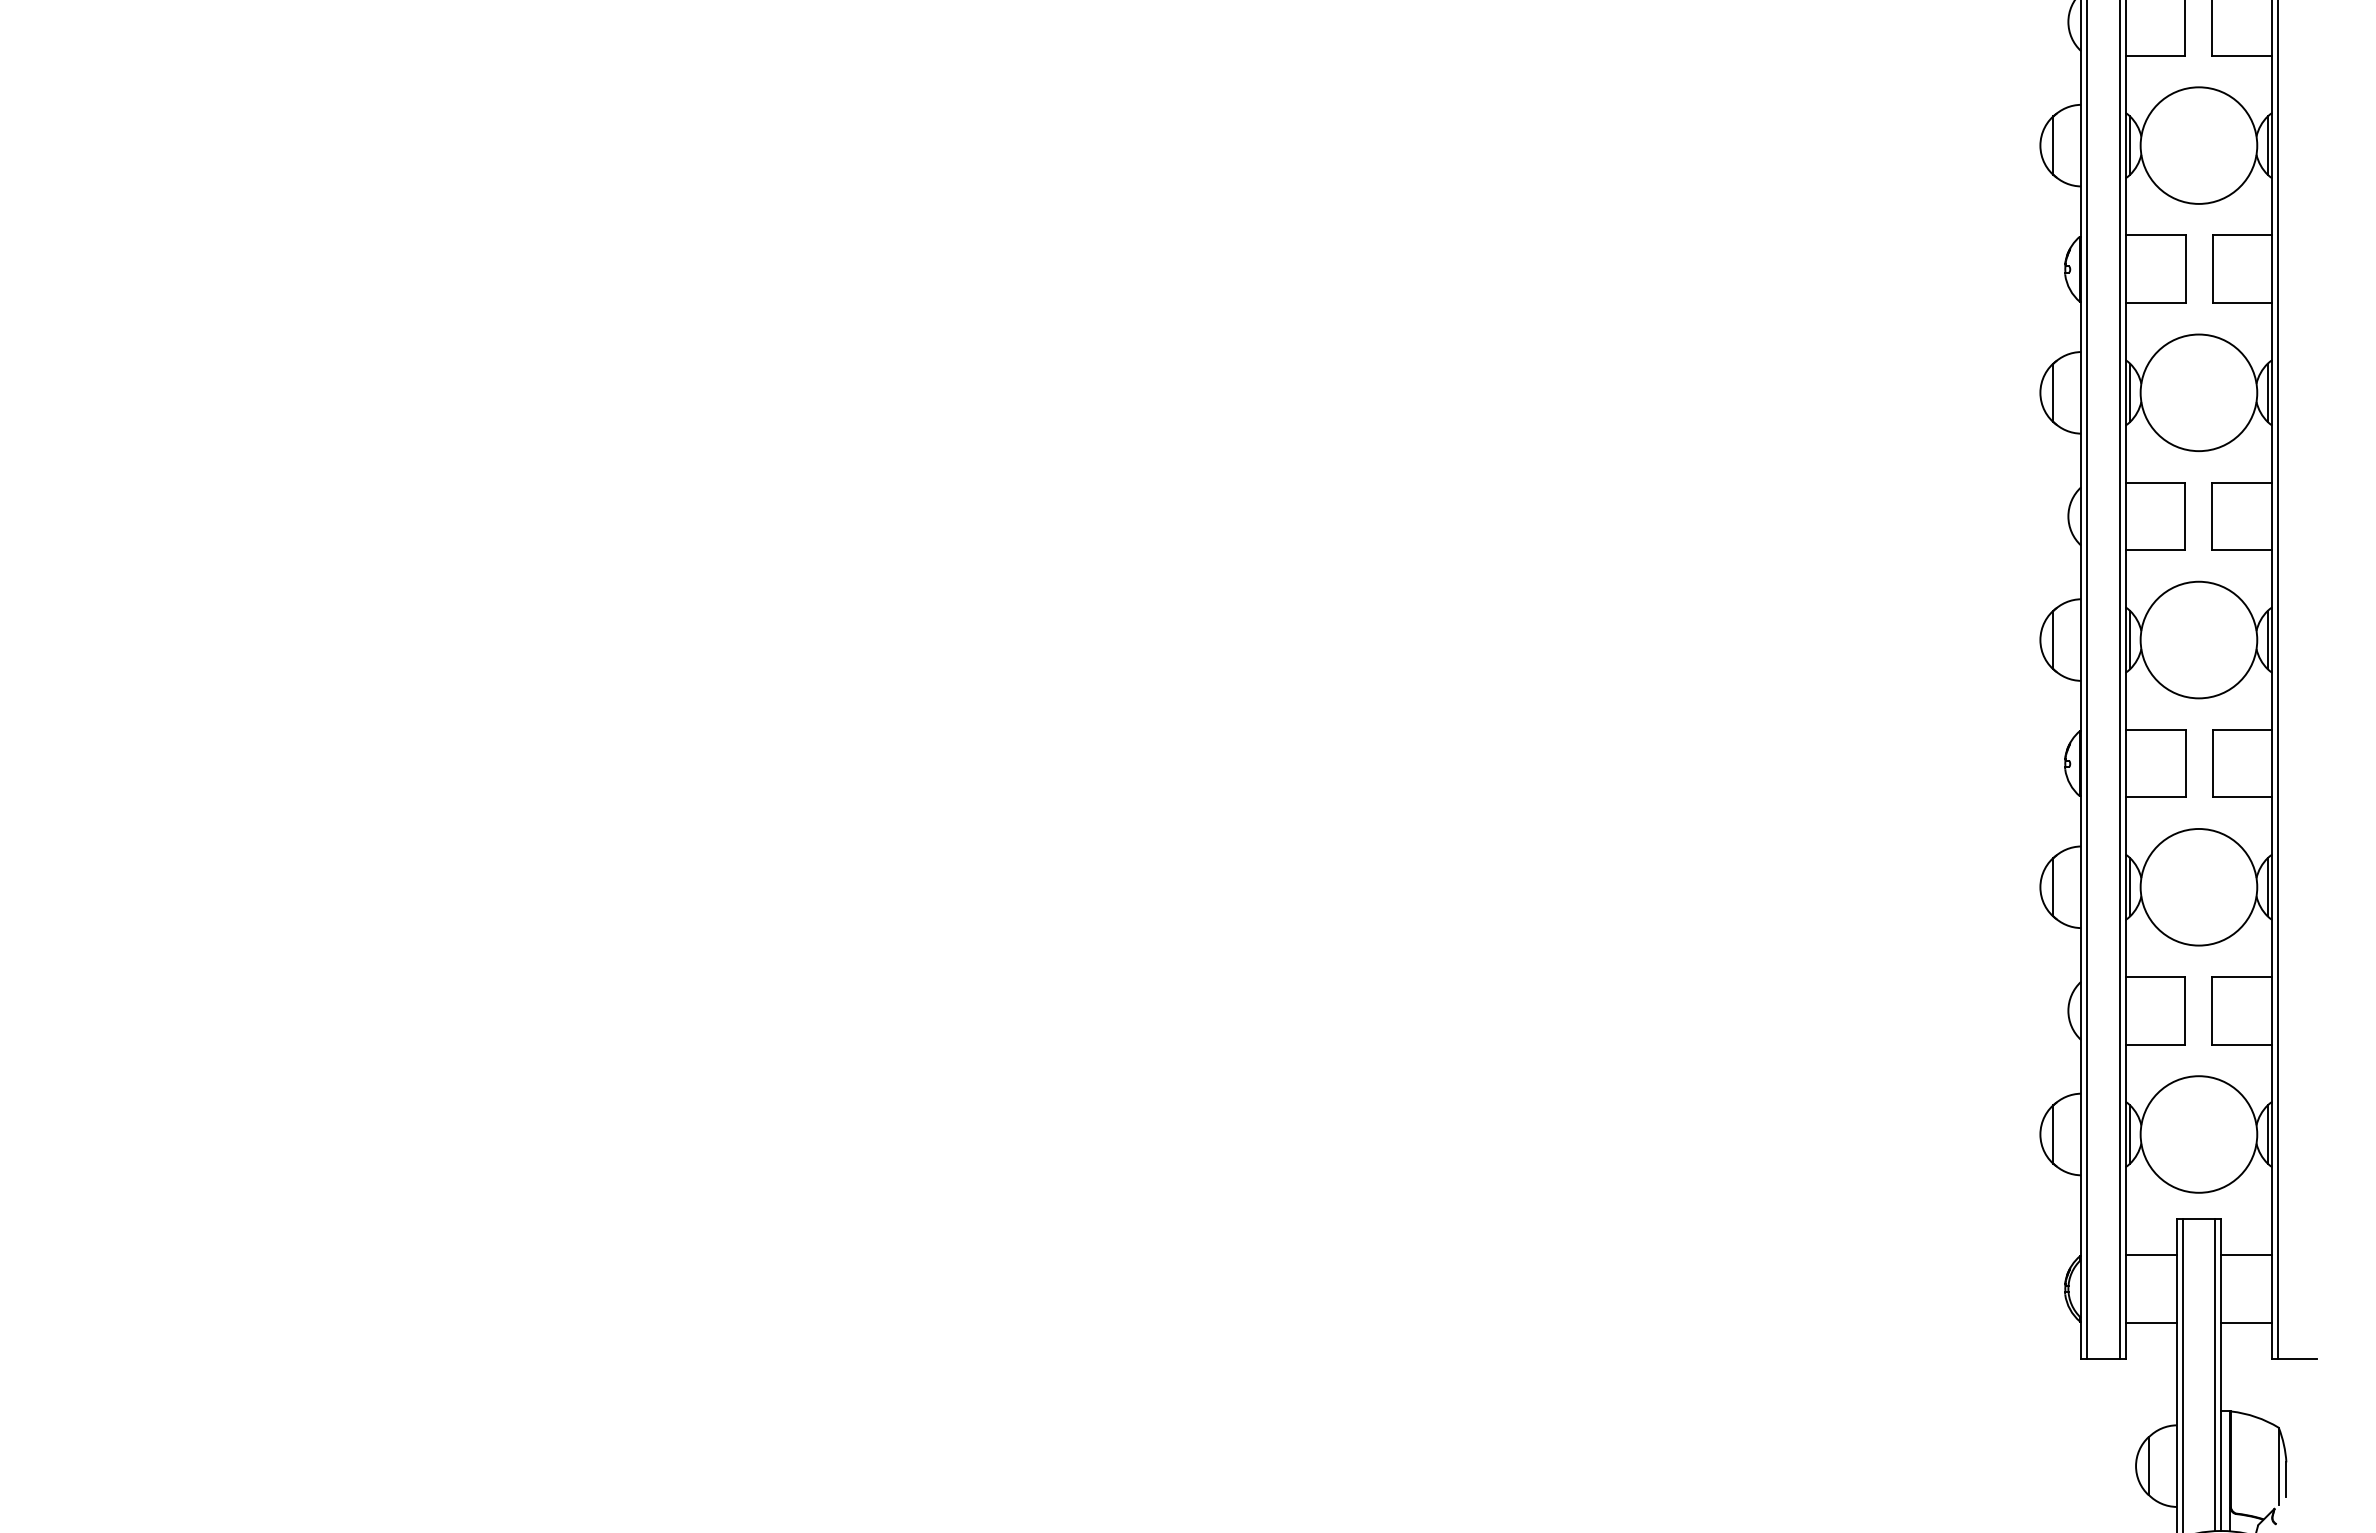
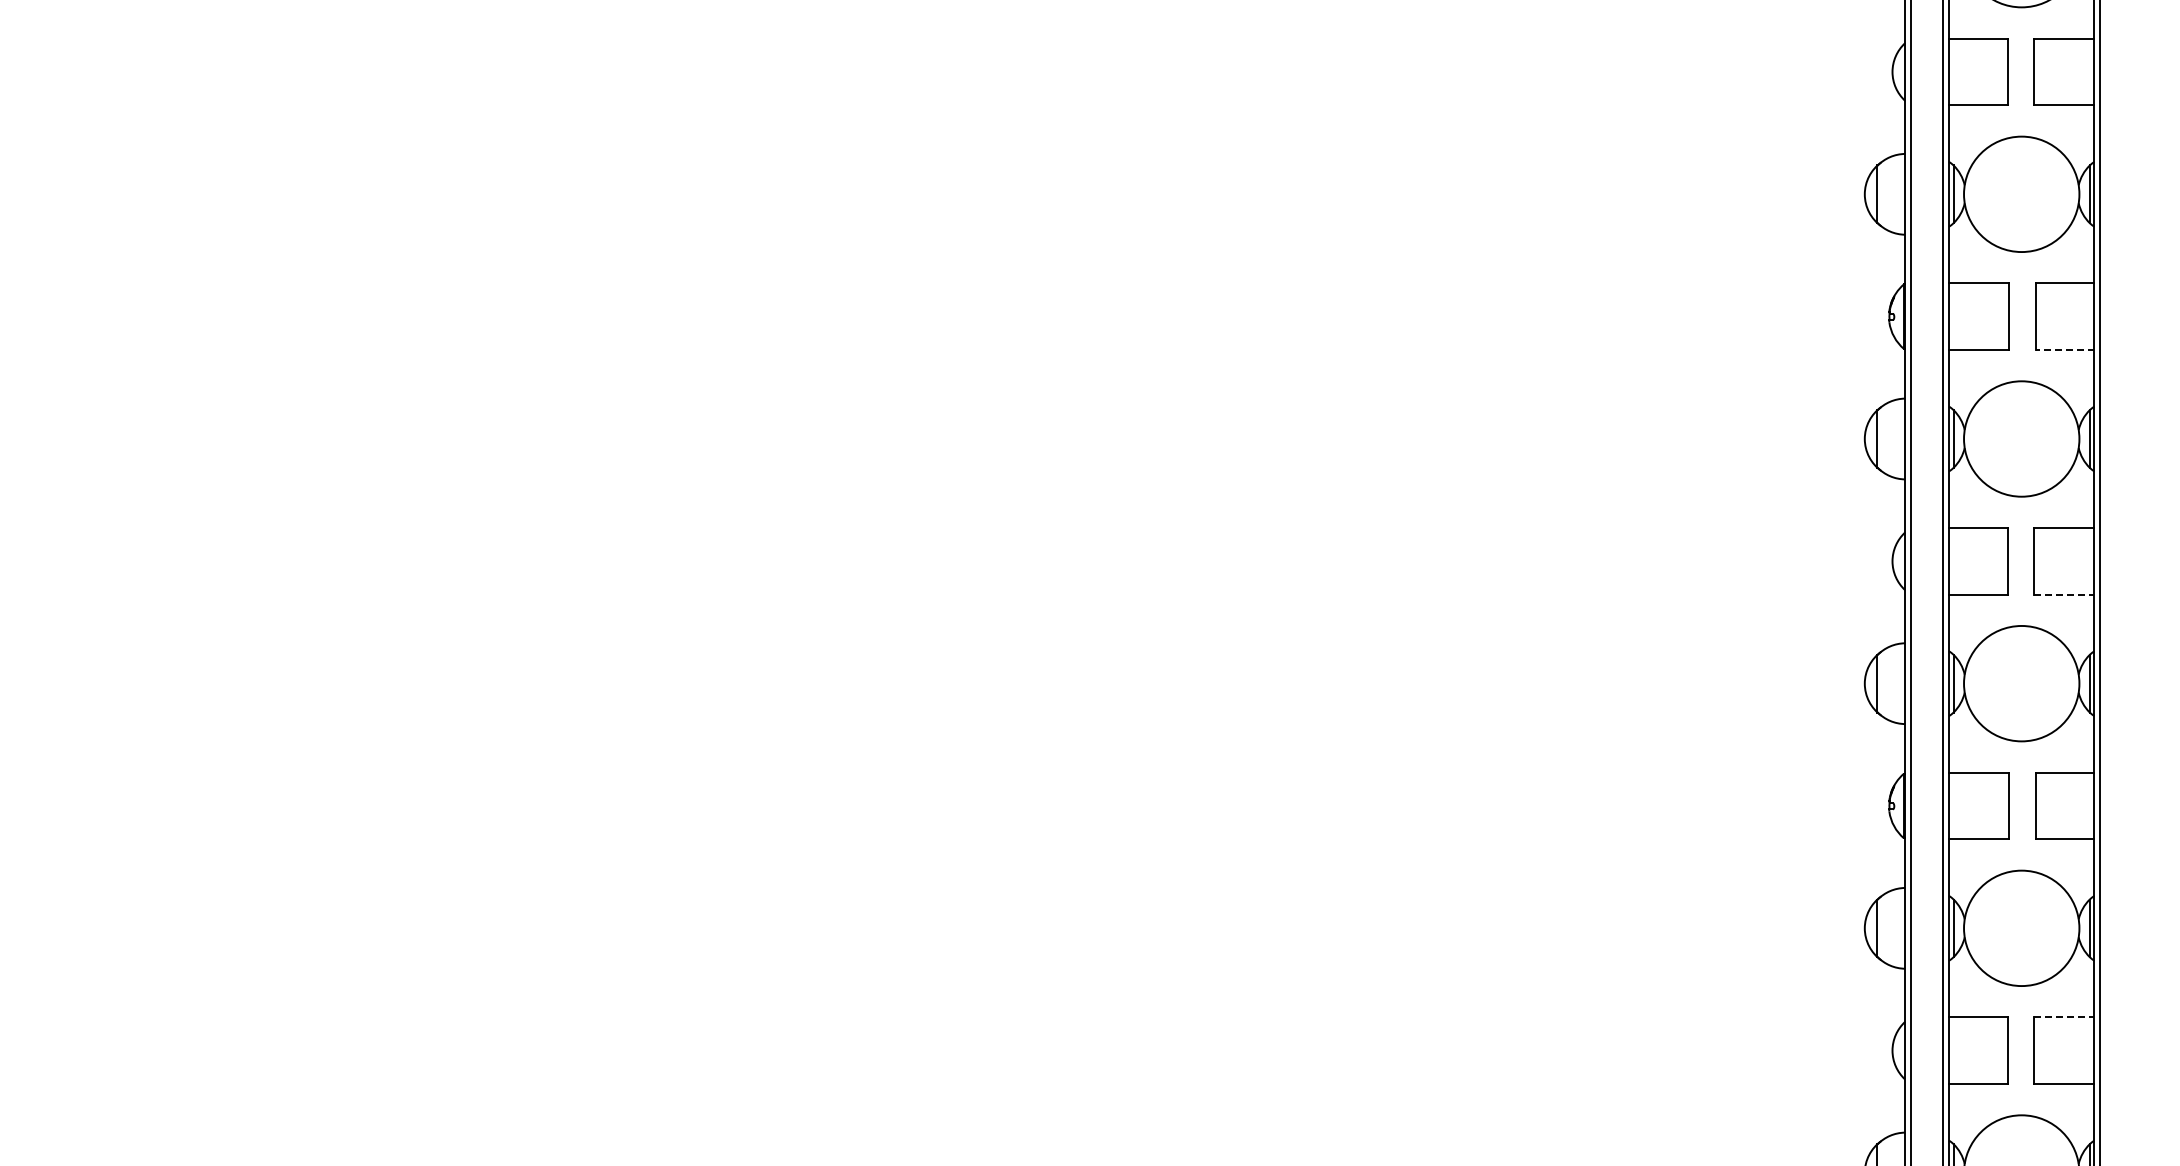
line: (2242, 303) -> (2064, 350), solid -> dashed
line: (2242, 550) -> (2064, 595), solid -> dashed
line: (2242, 977) -> (2064, 1017), solid -> dashed

